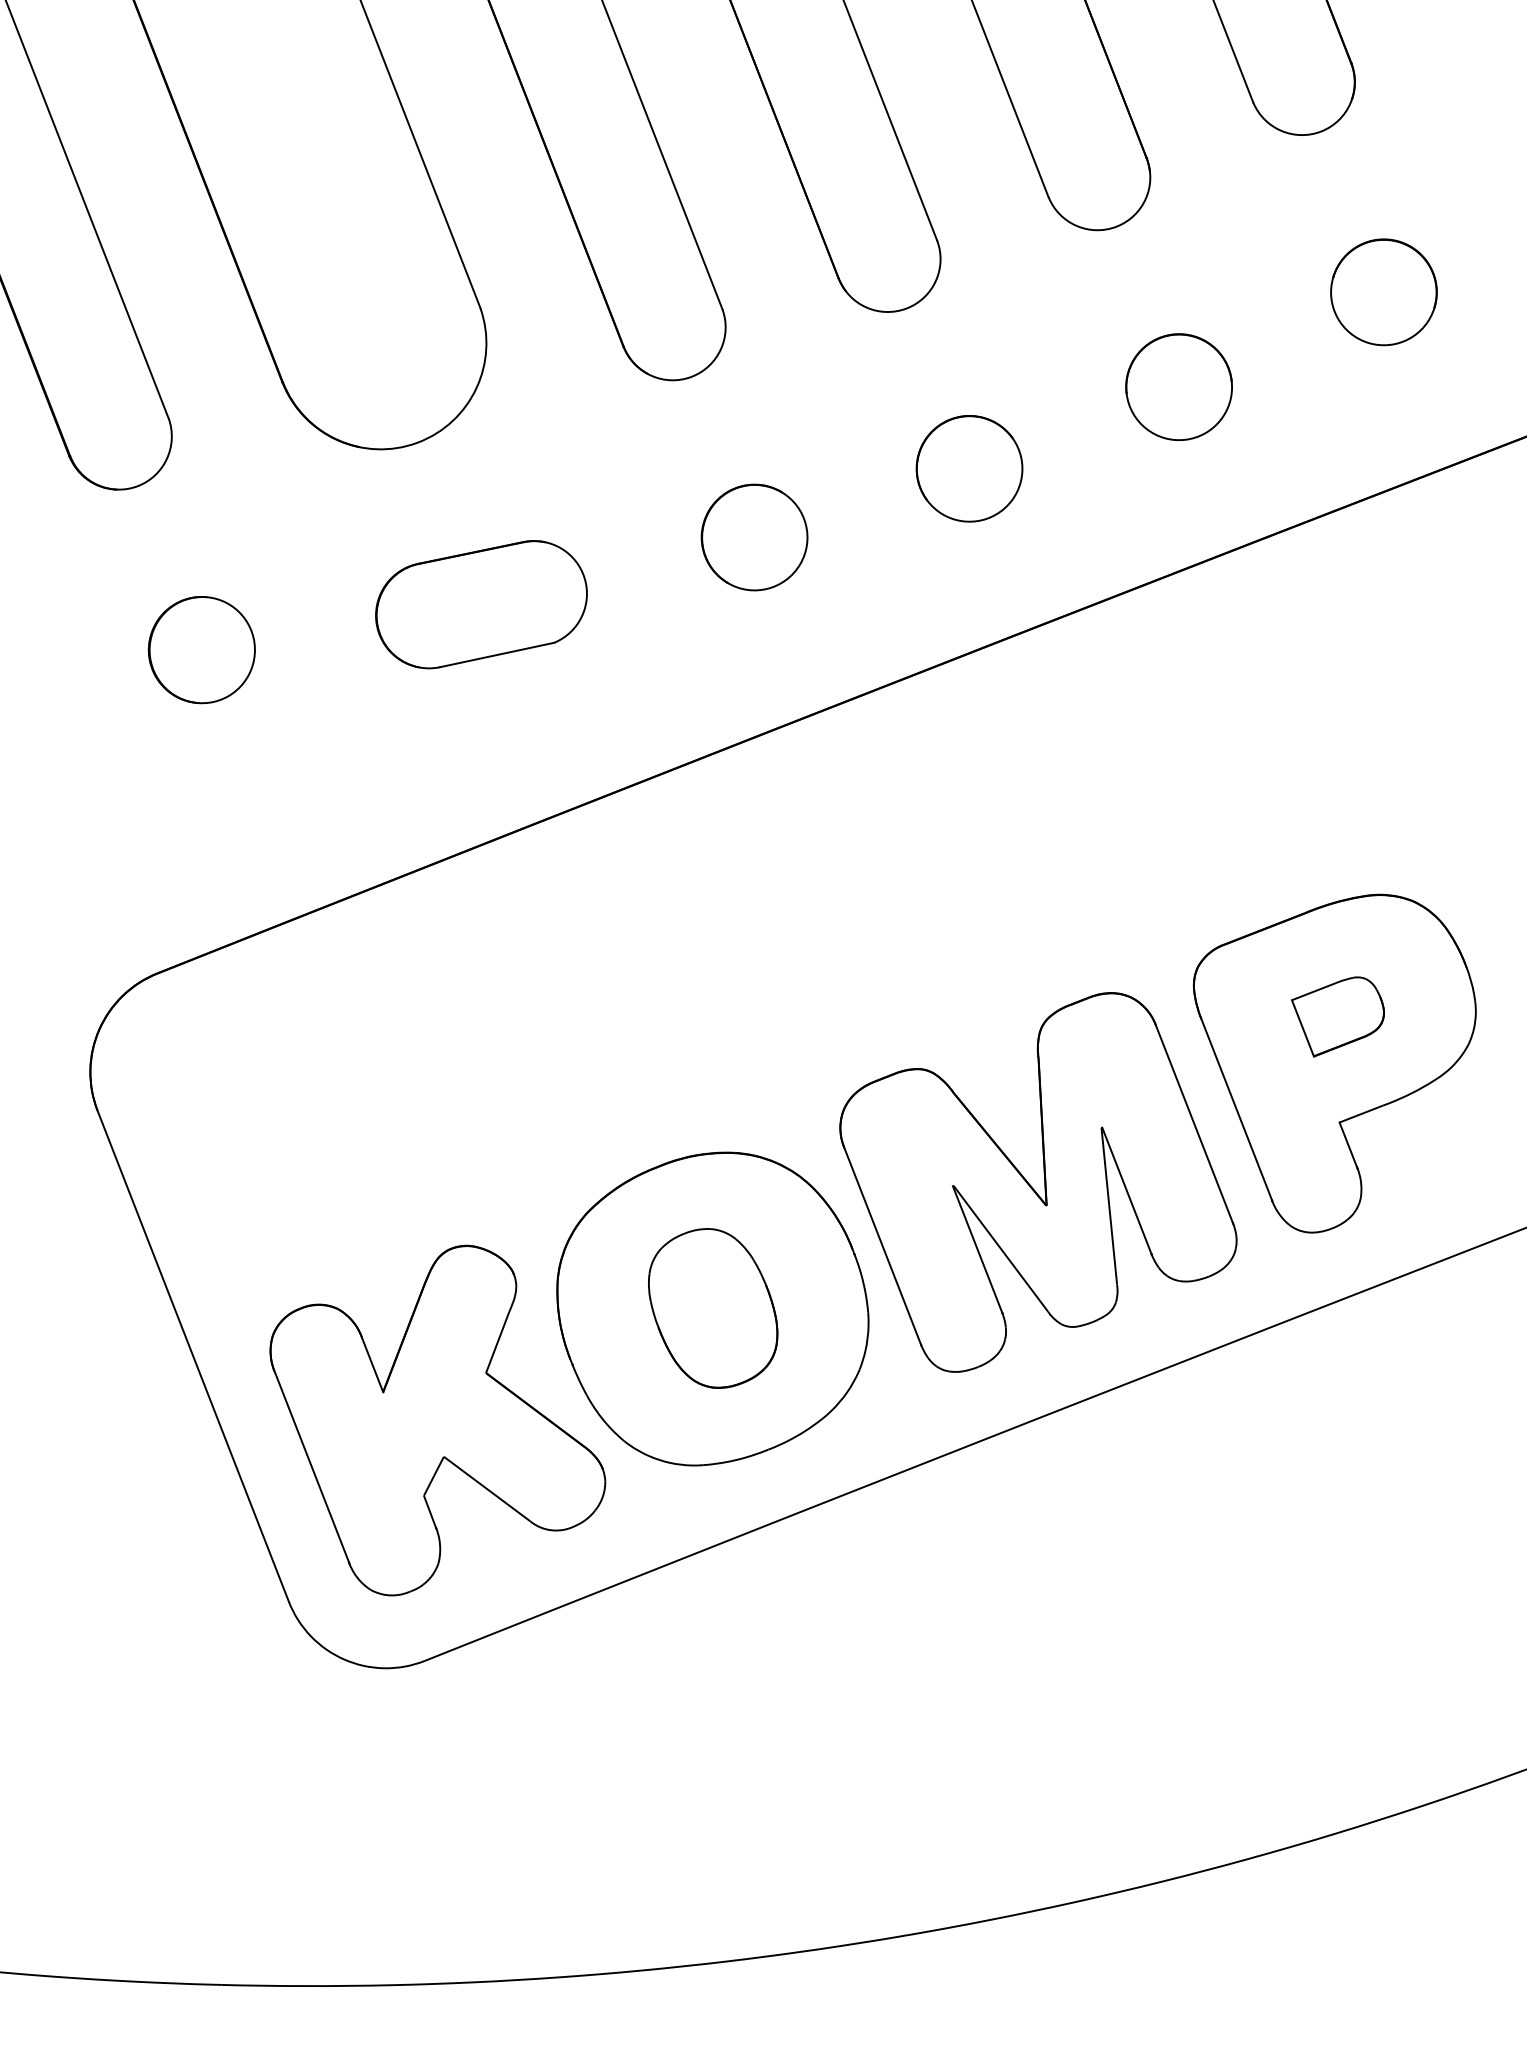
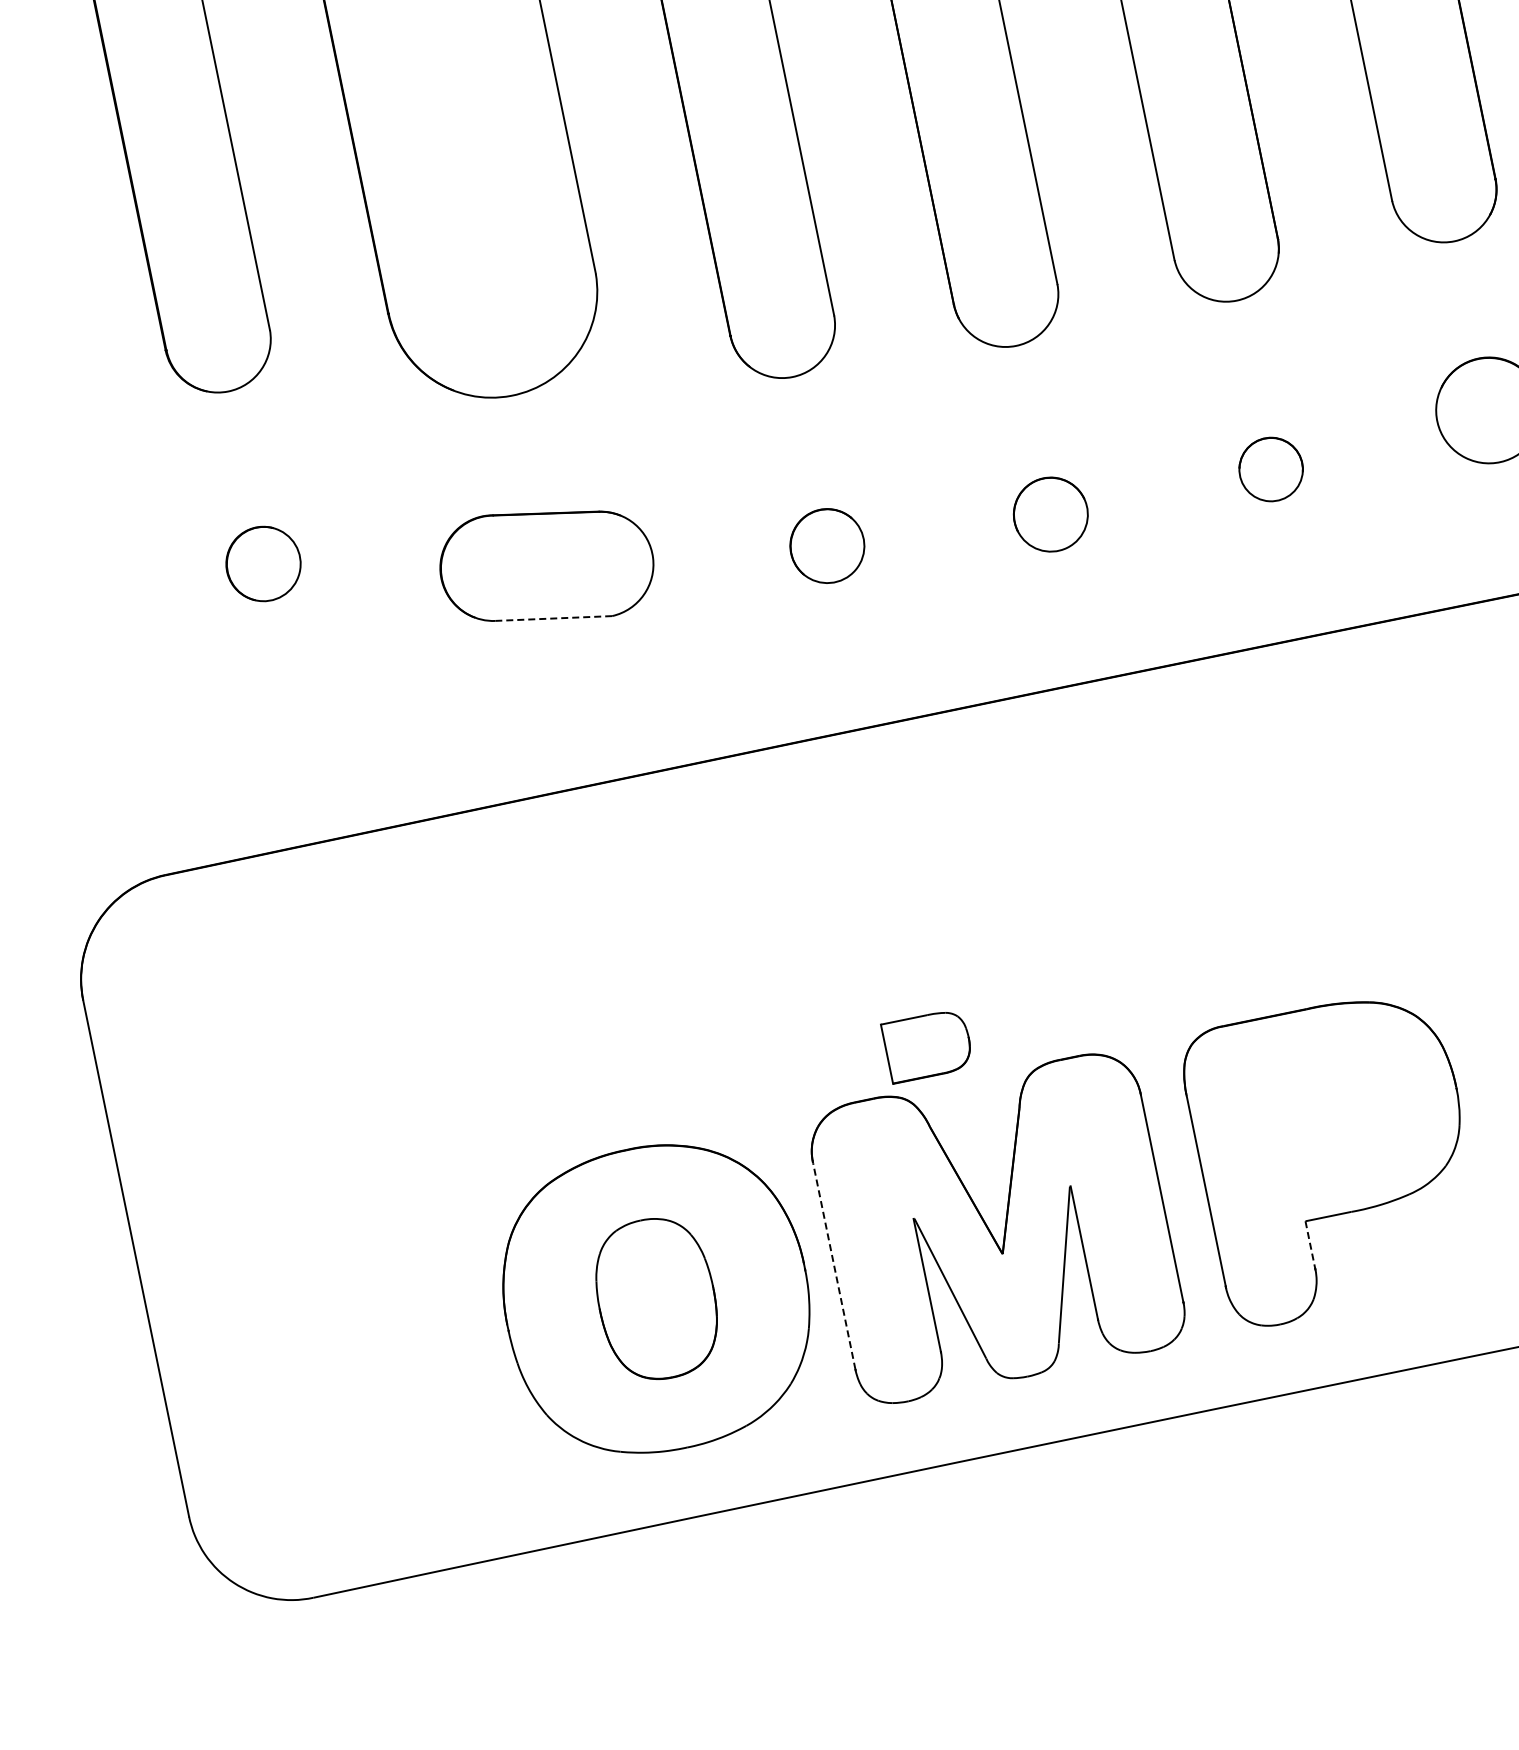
part: (1178, 387) -> (1270, 469), size x0.6
part: (969, 468) -> (1050, 514), size x0.7
part: (754, 537) -> (827, 546), size x0.7
part: (201, 650) -> (263, 564), size x0.7
line: (496, 655) -> (553, 618), solid -> dashed
part: (1337, 1016) -> (923, 1048), moved
line: (1348, 1144) -> (1310, 1244), solid -> dashed
line: (882, 1245) -> (834, 1265), solid -> dashed
part: (437, 1420) -> (366, 1363), removed

